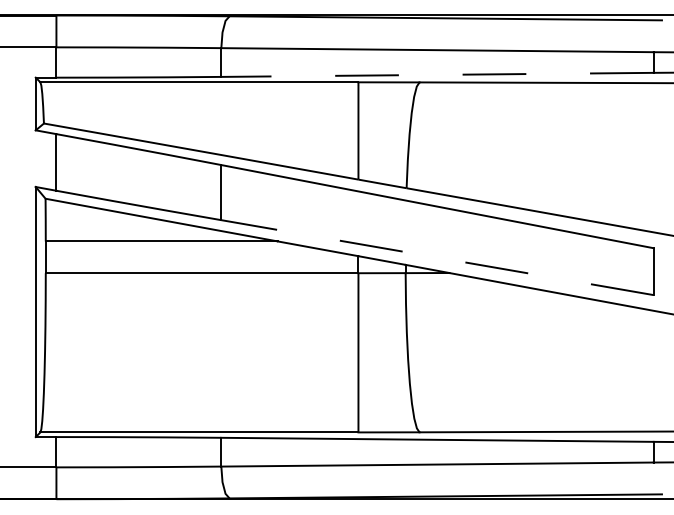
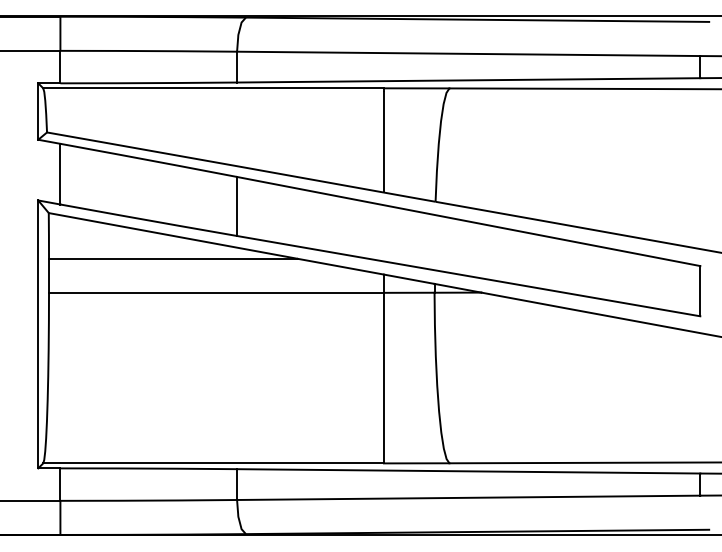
line: (437, 75) -> (468, 80), dashed -> solid
line: (437, 257) -> (468, 276), dashed -> solid

